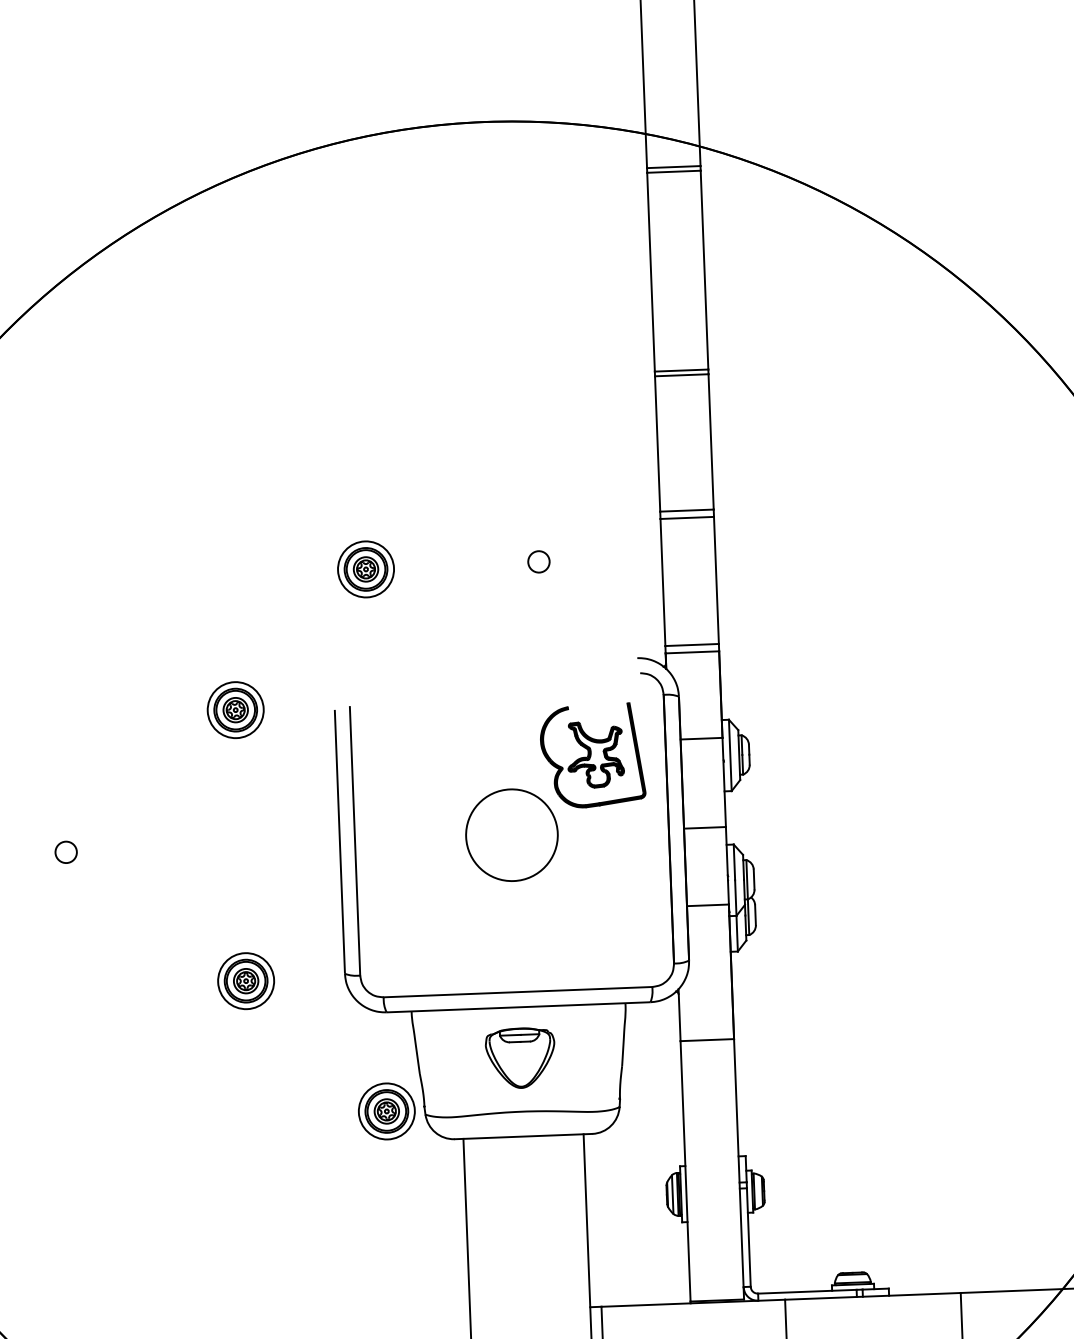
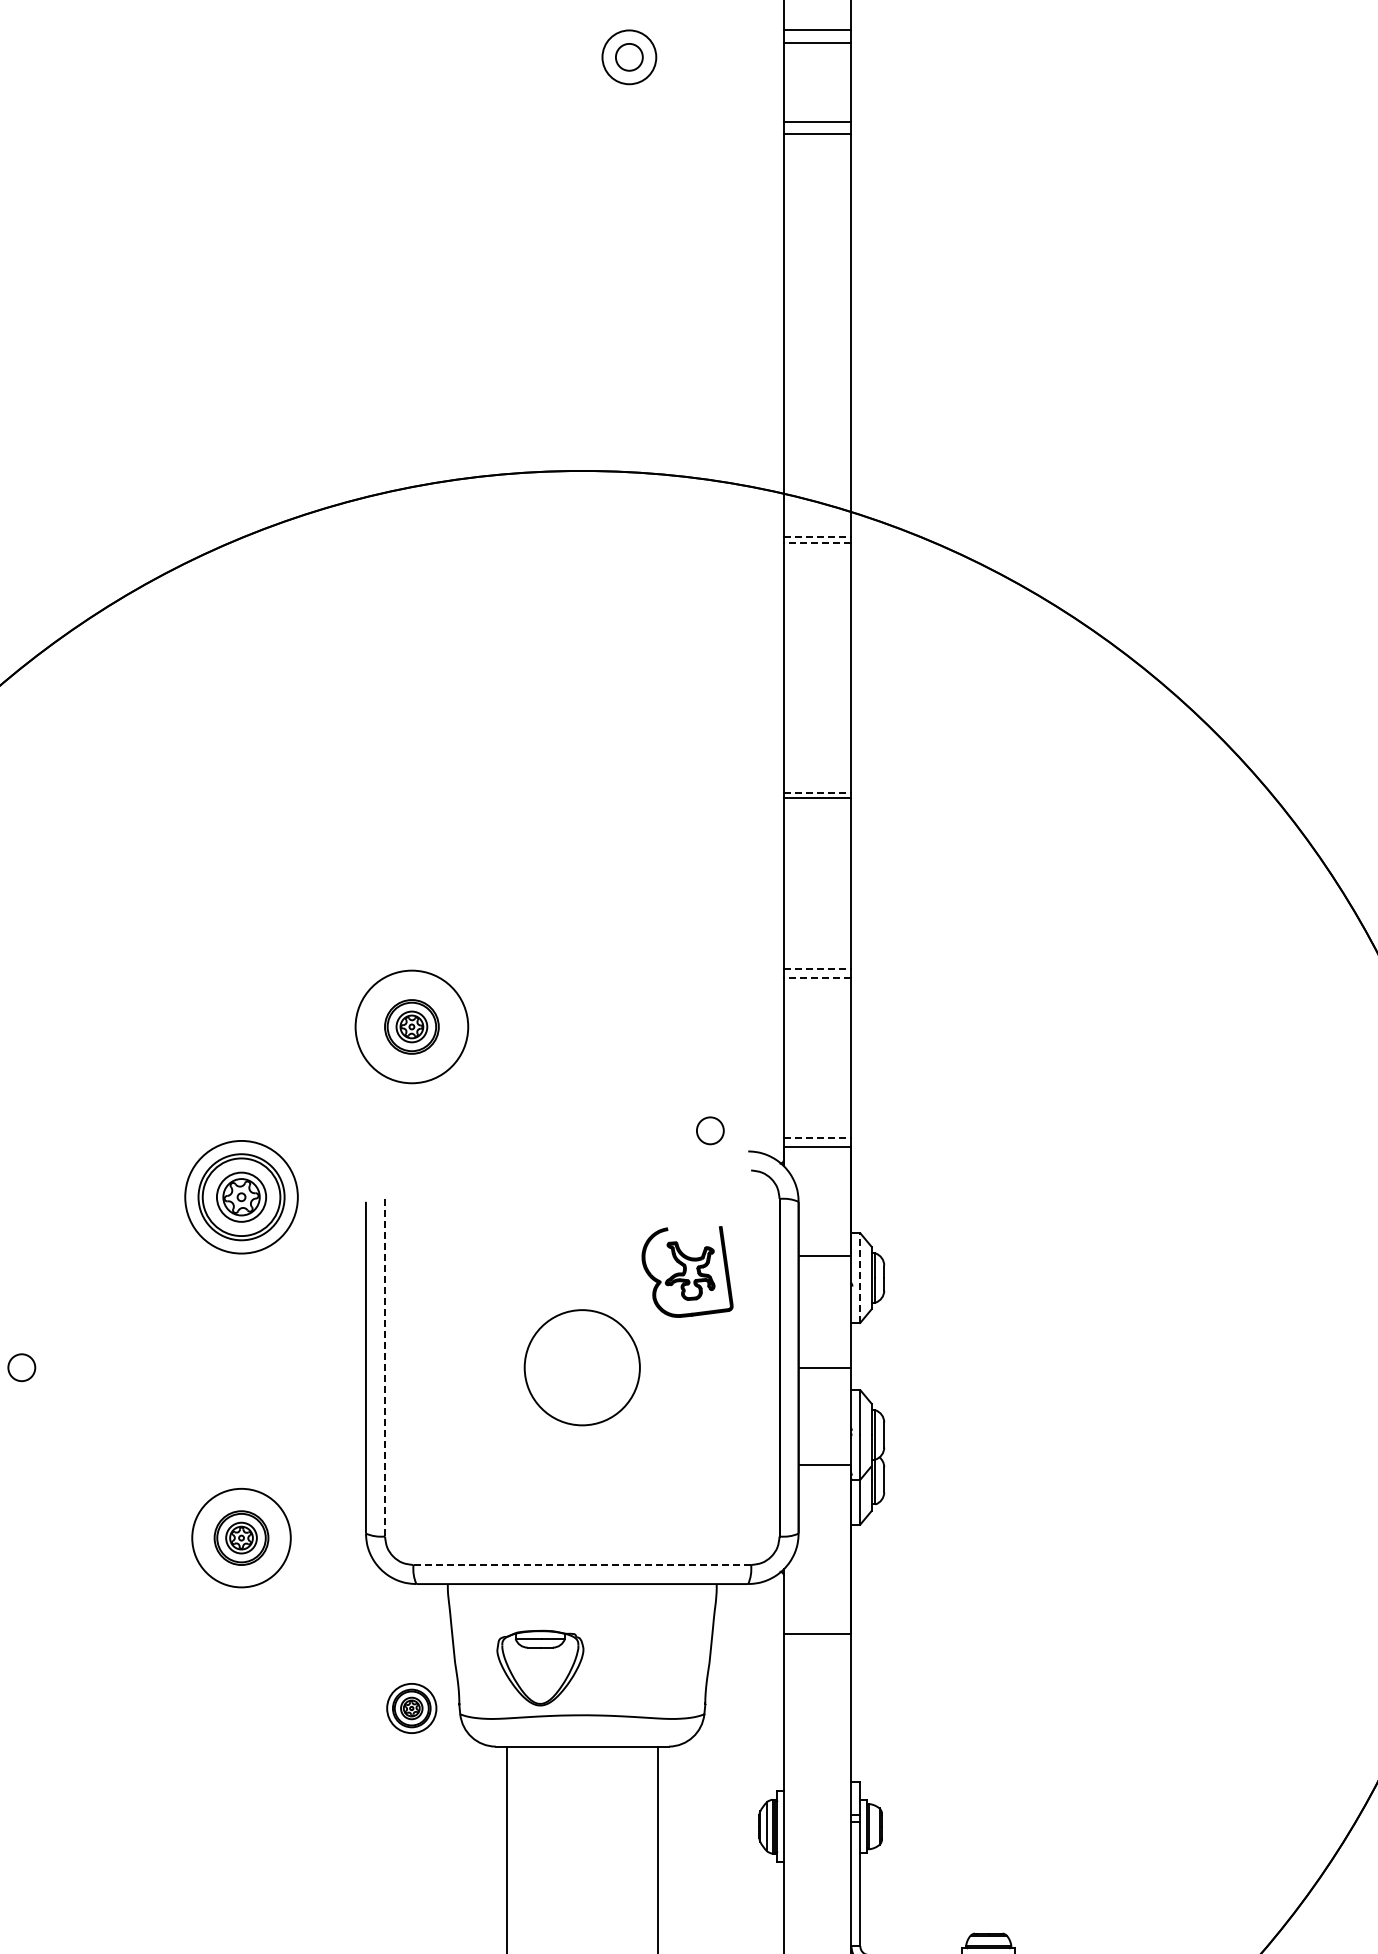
line: (673, 166) -> (817, 536), solid -> dashed
line: (673, 171) -> (817, 542), solid -> dashed
line: (681, 370) -> (817, 792), solid -> dashed
line: (686, 510) -> (817, 968), solid -> dashed
line: (687, 517) -> (817, 977), solid -> dashed
circle: (539, 561) -> (710, 1130), moved
circle: (365, 569) -> (411, 1026), size x1.6
line: (691, 644) -> (817, 1137), solid -> dashed
part: (235, 710) -> (241, 1197), size x1.6
part: (592, 755) -> (687, 1271), size x0.7
line: (730, 755) -> (860, 1278), solid -> dashed
line: (355, 841) -> (385, 1367), solid -> dashed
circle: (246, 980) -> (241, 1537), size x1.4
line: (518, 992) -> (582, 1565), solid -> dashed
part: (520, 1057) -> (540, 1667), moved
part: (386, 1111) -> (411, 1708), size x0.7

